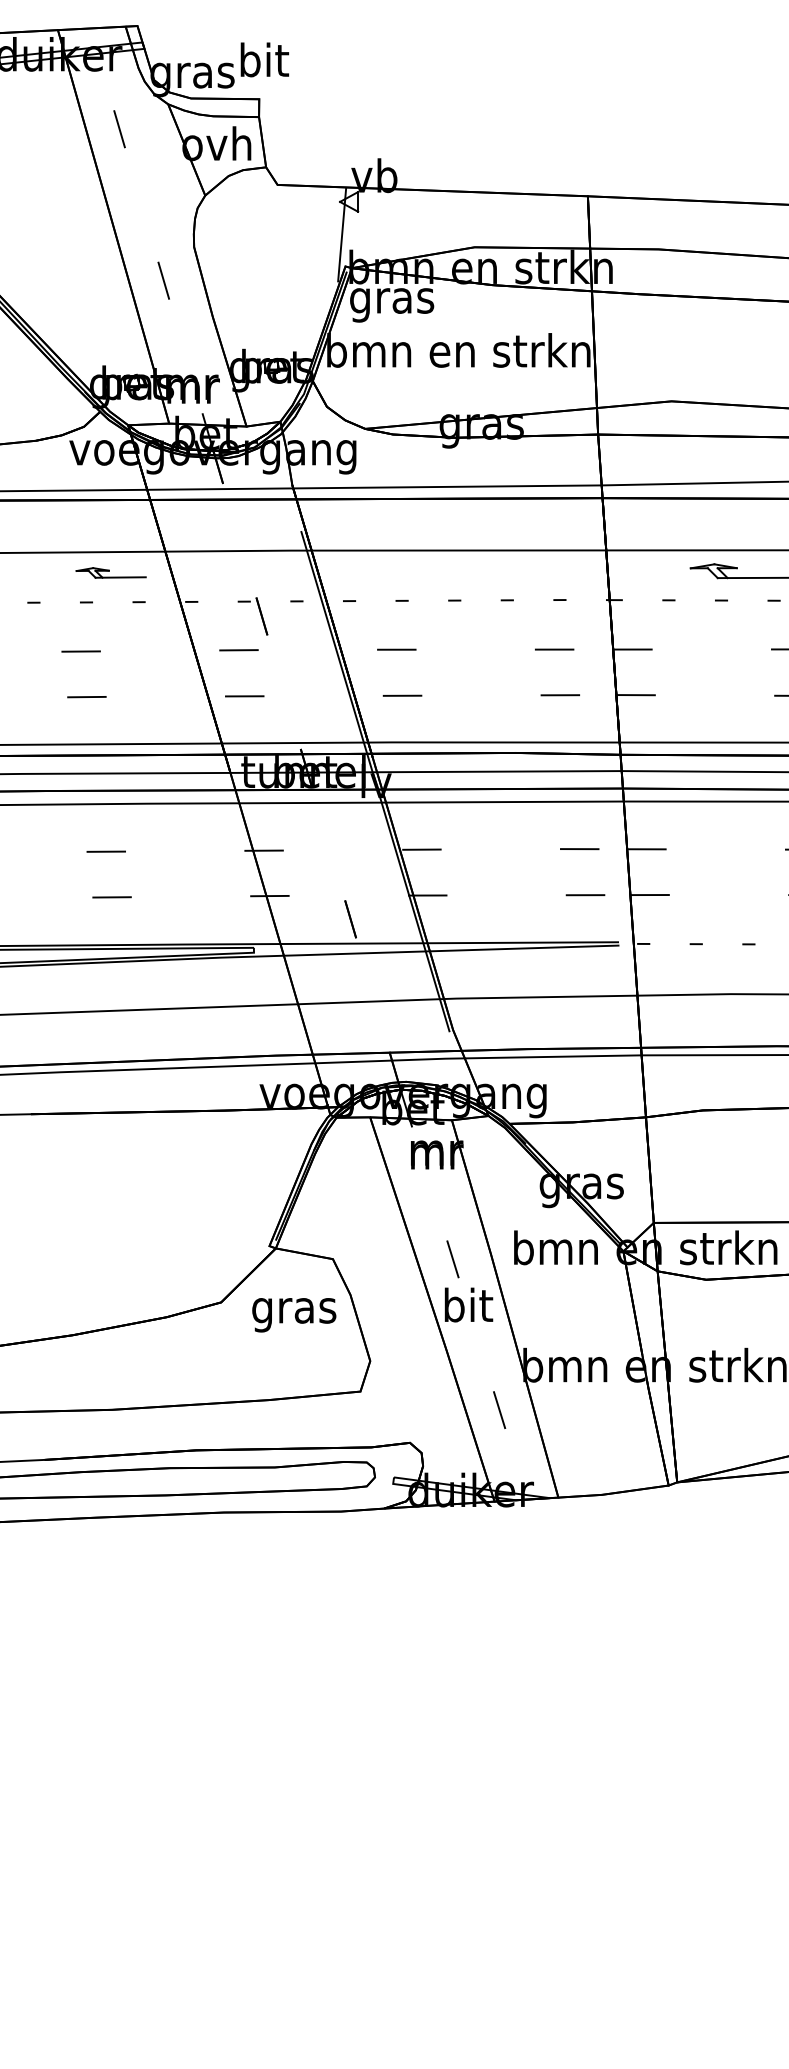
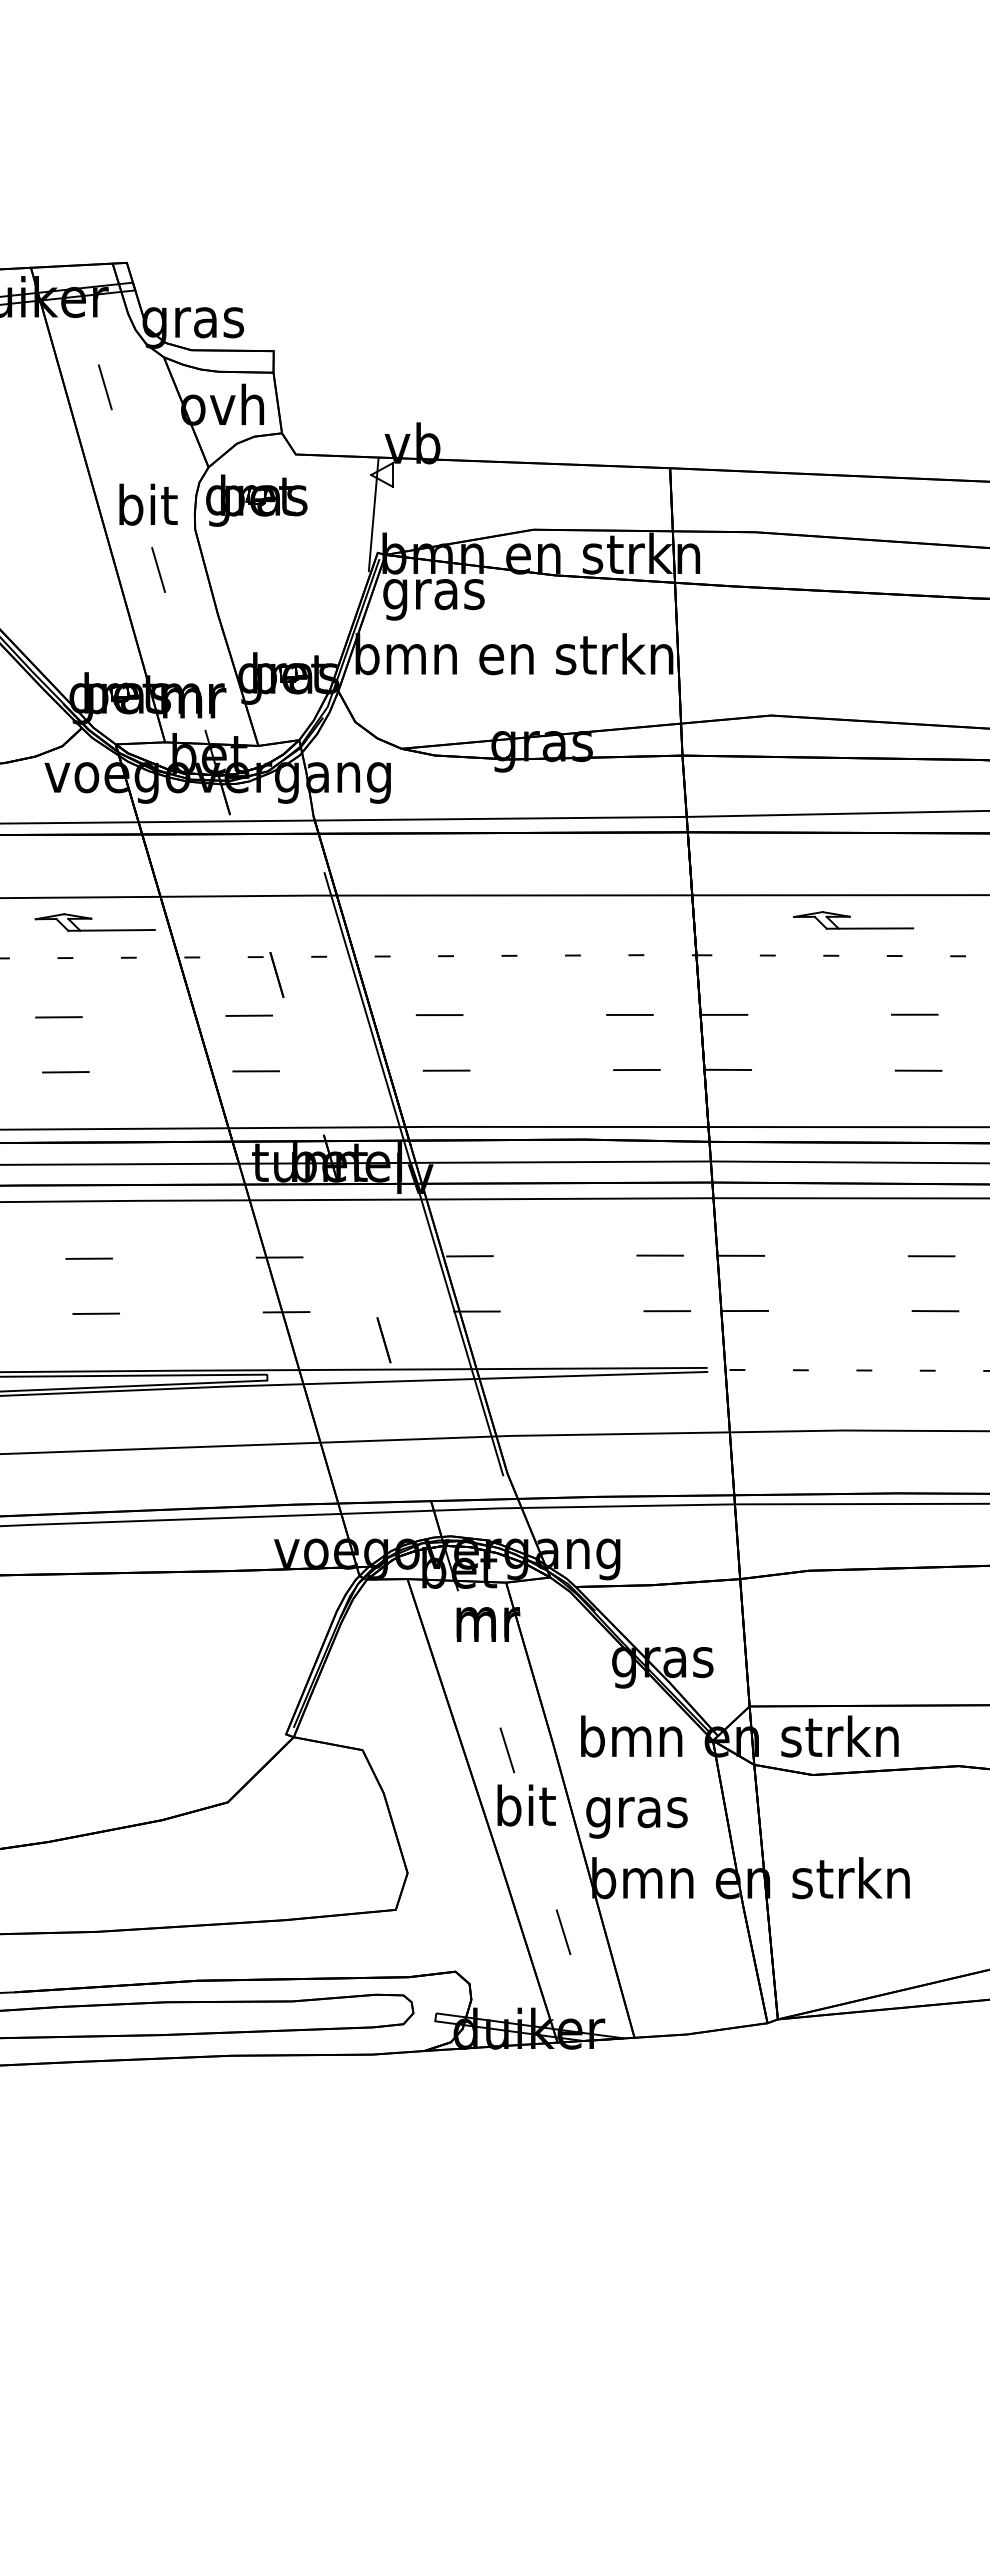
text: (264, 59) -> (148, 504), moved
part: (244, 223) -> (256, 500), added
part: (110, 572) -> (94, 922), size x1.43
text: (293, 1314) -> (636, 1817), moved

